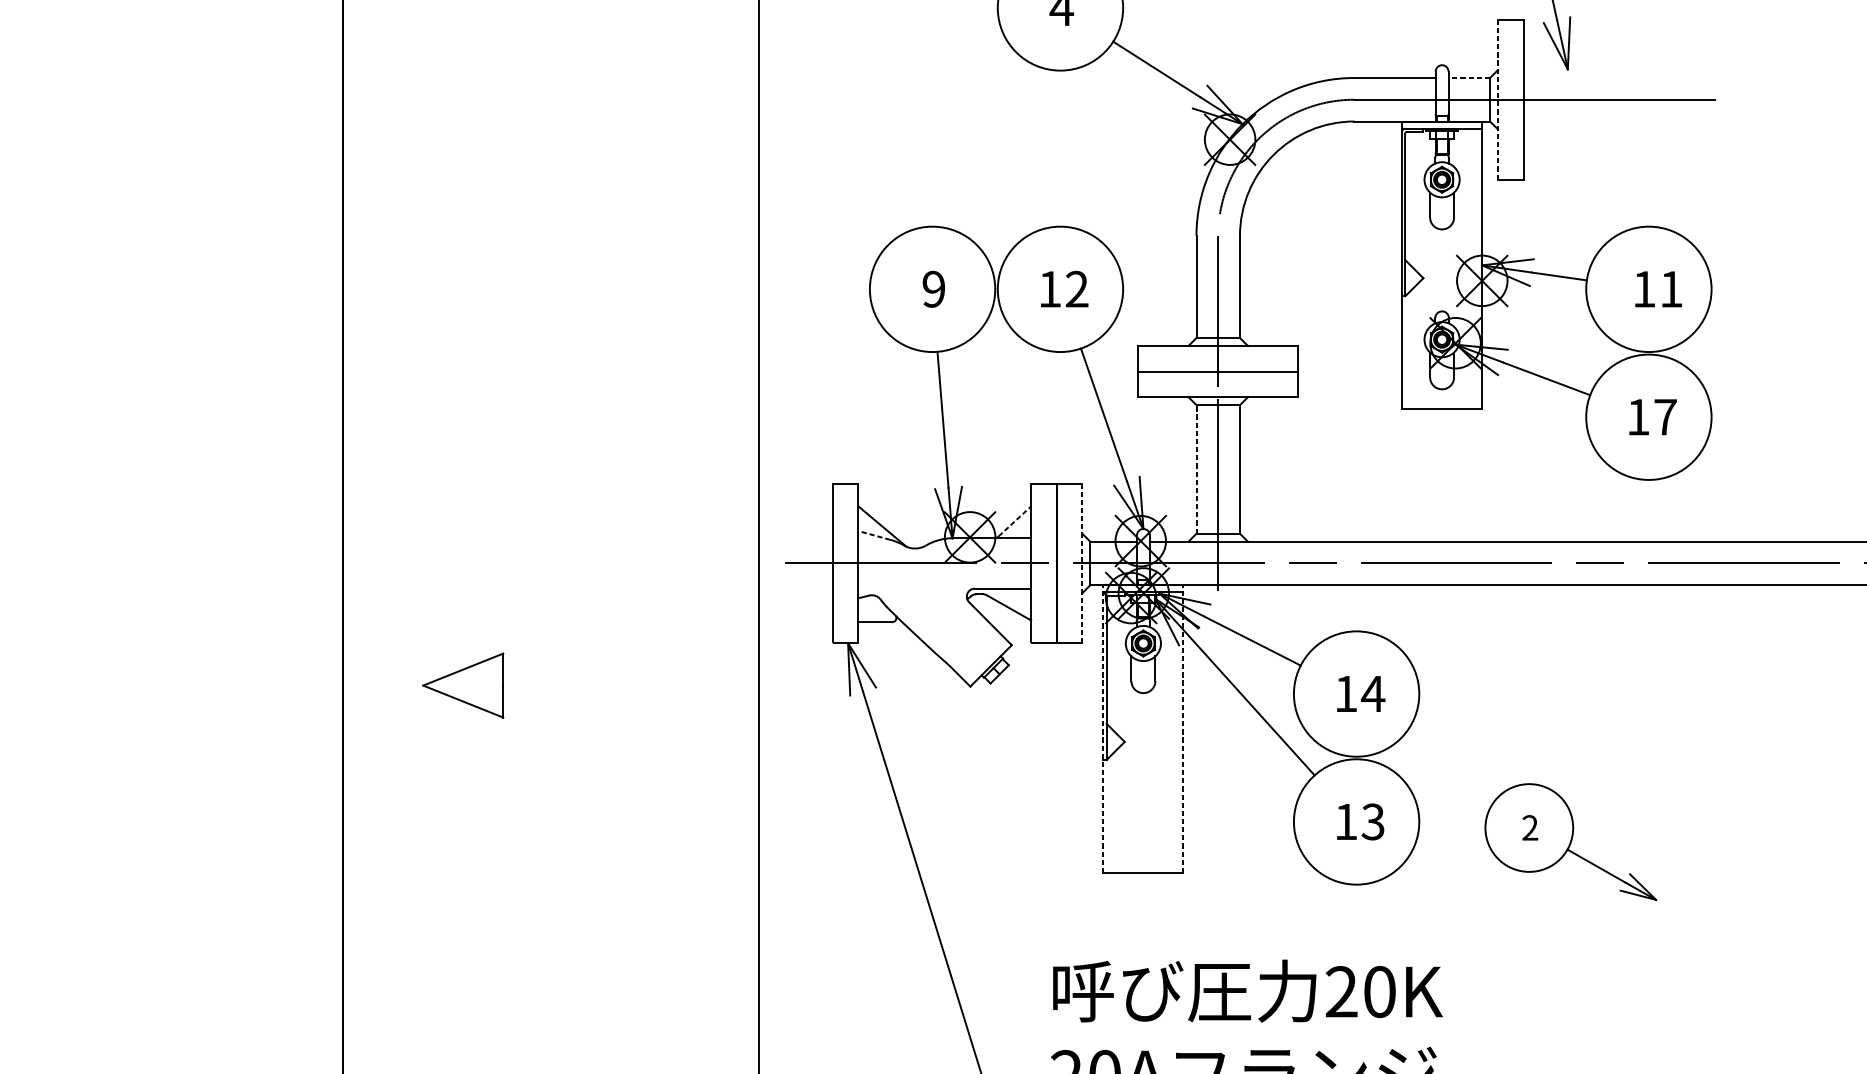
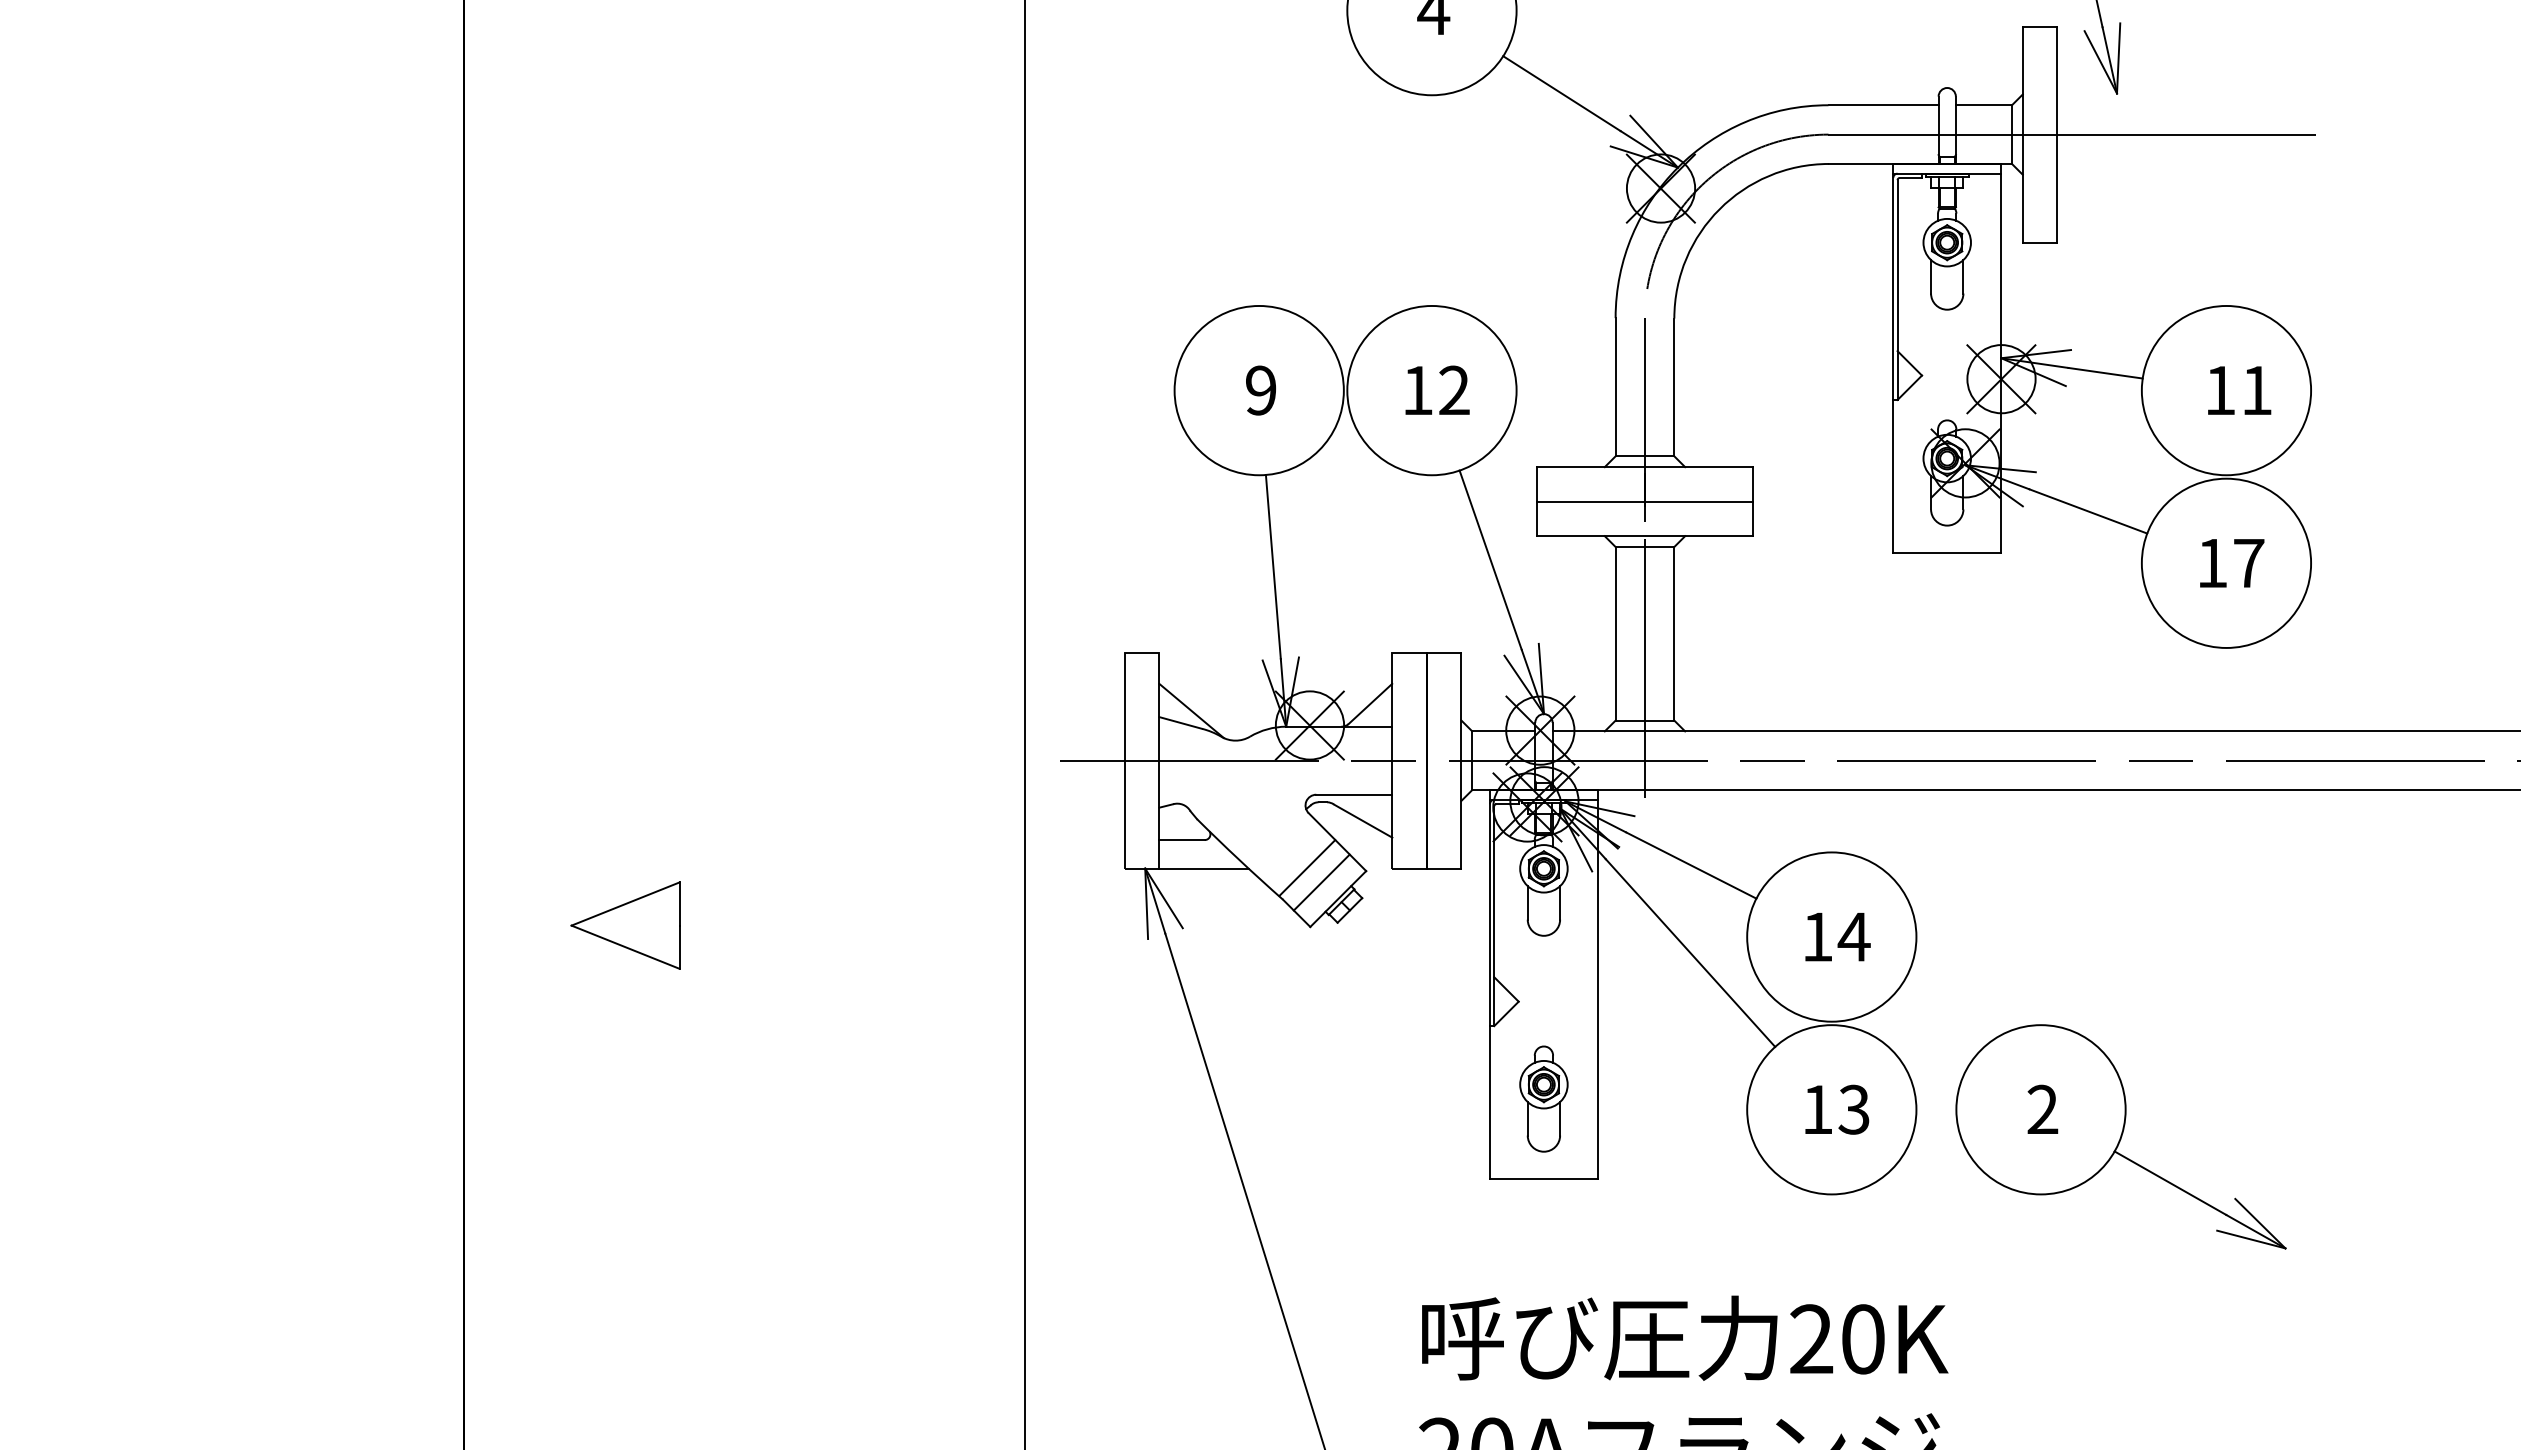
line: (1468, 78) -> (1983, 105), dashed -> solid
line: (1497, 99) -> (2022, 134), dashed -> solid
line: (1196, 469) -> (1615, 633), dashed -> solid
line: (1014, 521) -> (1370, 703), dashed -> solid
line: (874, 535) -> (1180, 722), dashed -> solid
line: (1082, 563) -> (1461, 760), dashed -> solid
line: (968, 642) -> (1307, 867), added
line: (891, 643) -> (1203, 868), added
line: (978, 653) -> (1321, 882), added
line: (1103, 728) -> (1489, 983), dashed -> solid
line: (1183, 728) -> (1597, 983), dashed -> solid
part: (1143, 813) -> (1543, 1098), added
part: (1570, 841) -> (2120, 1136), size x1.43

